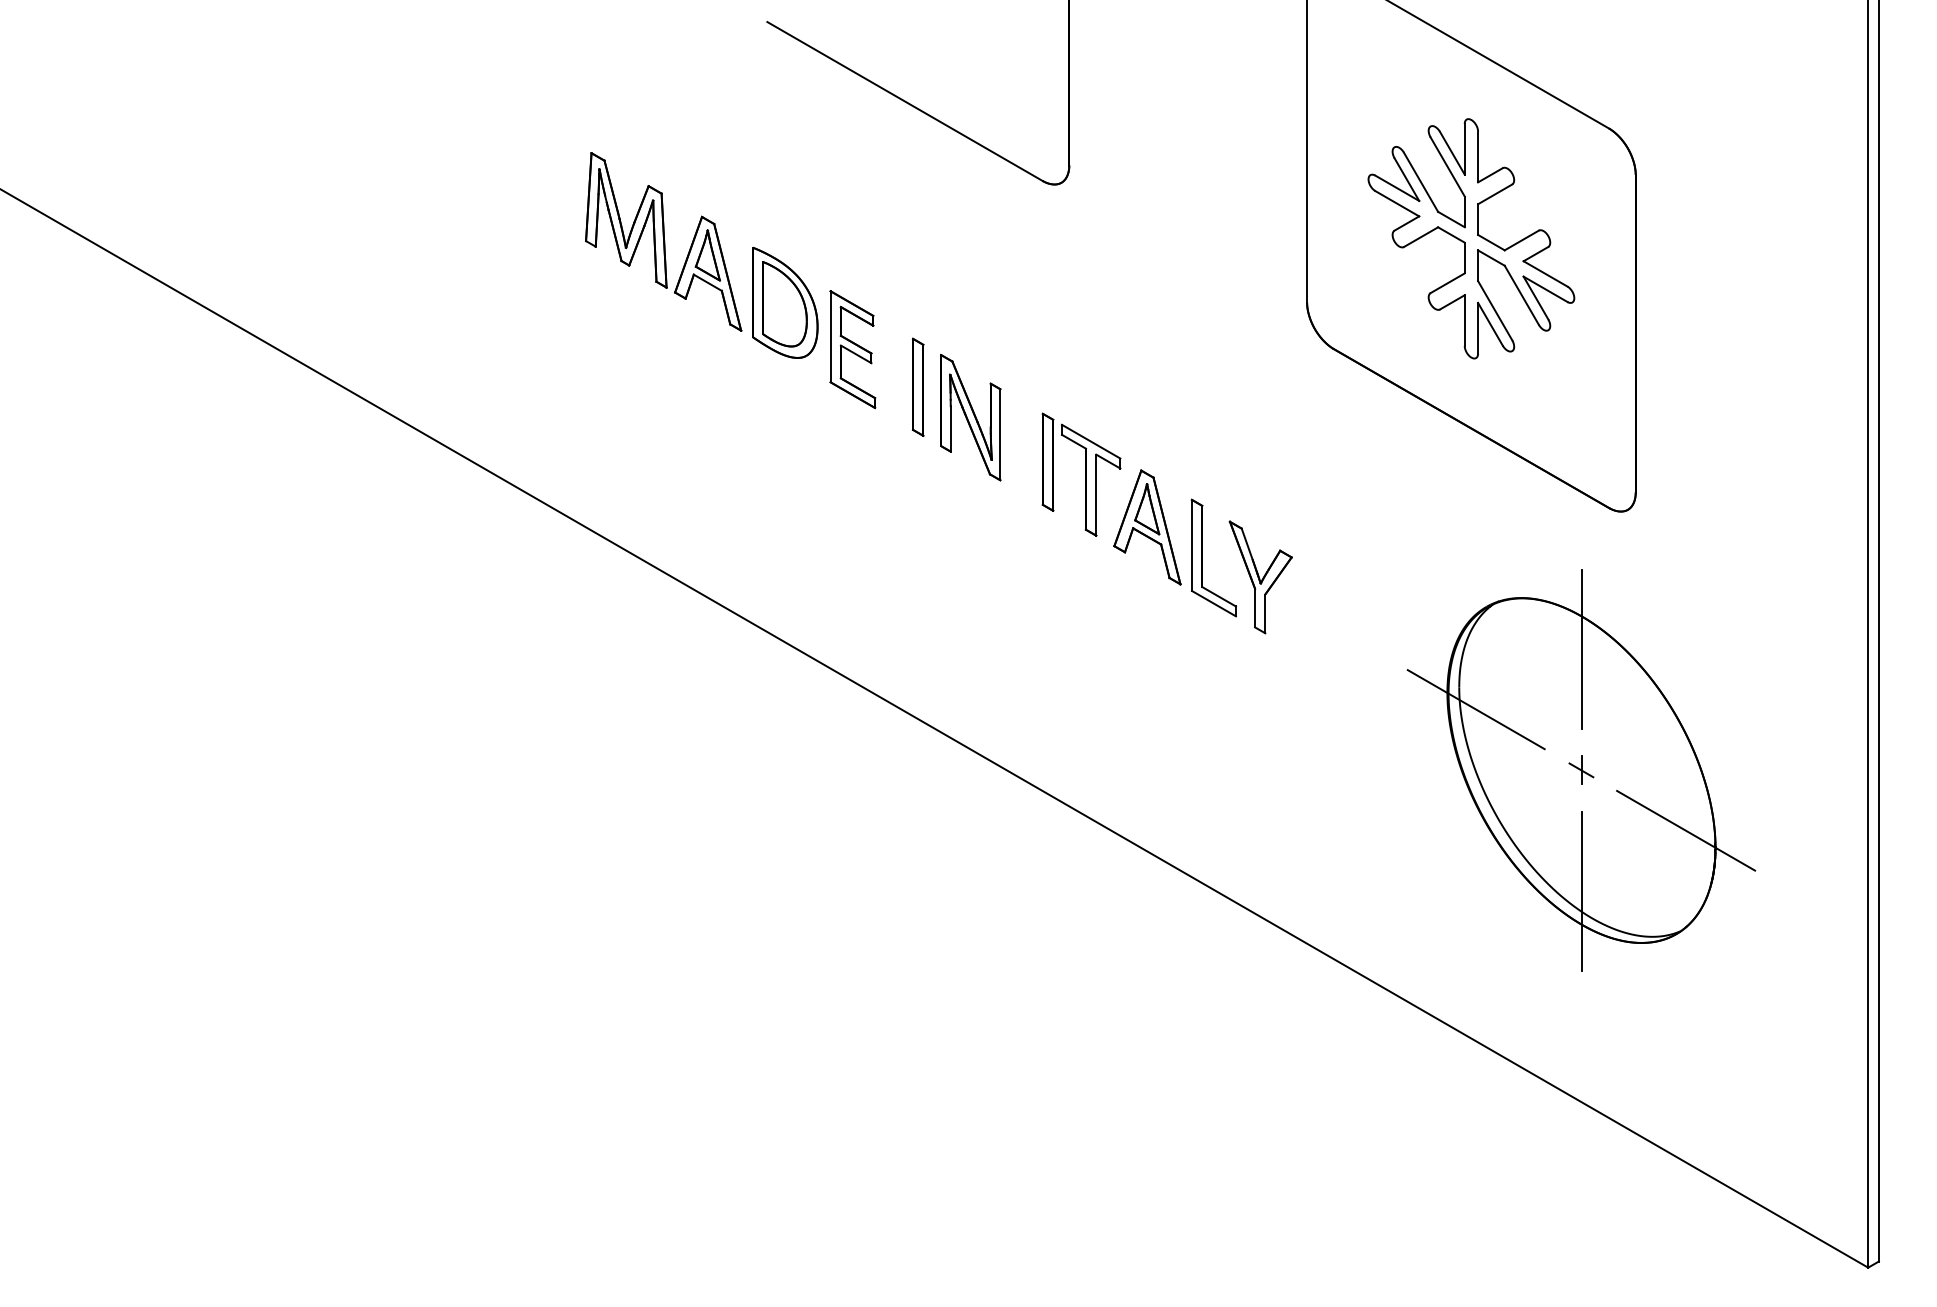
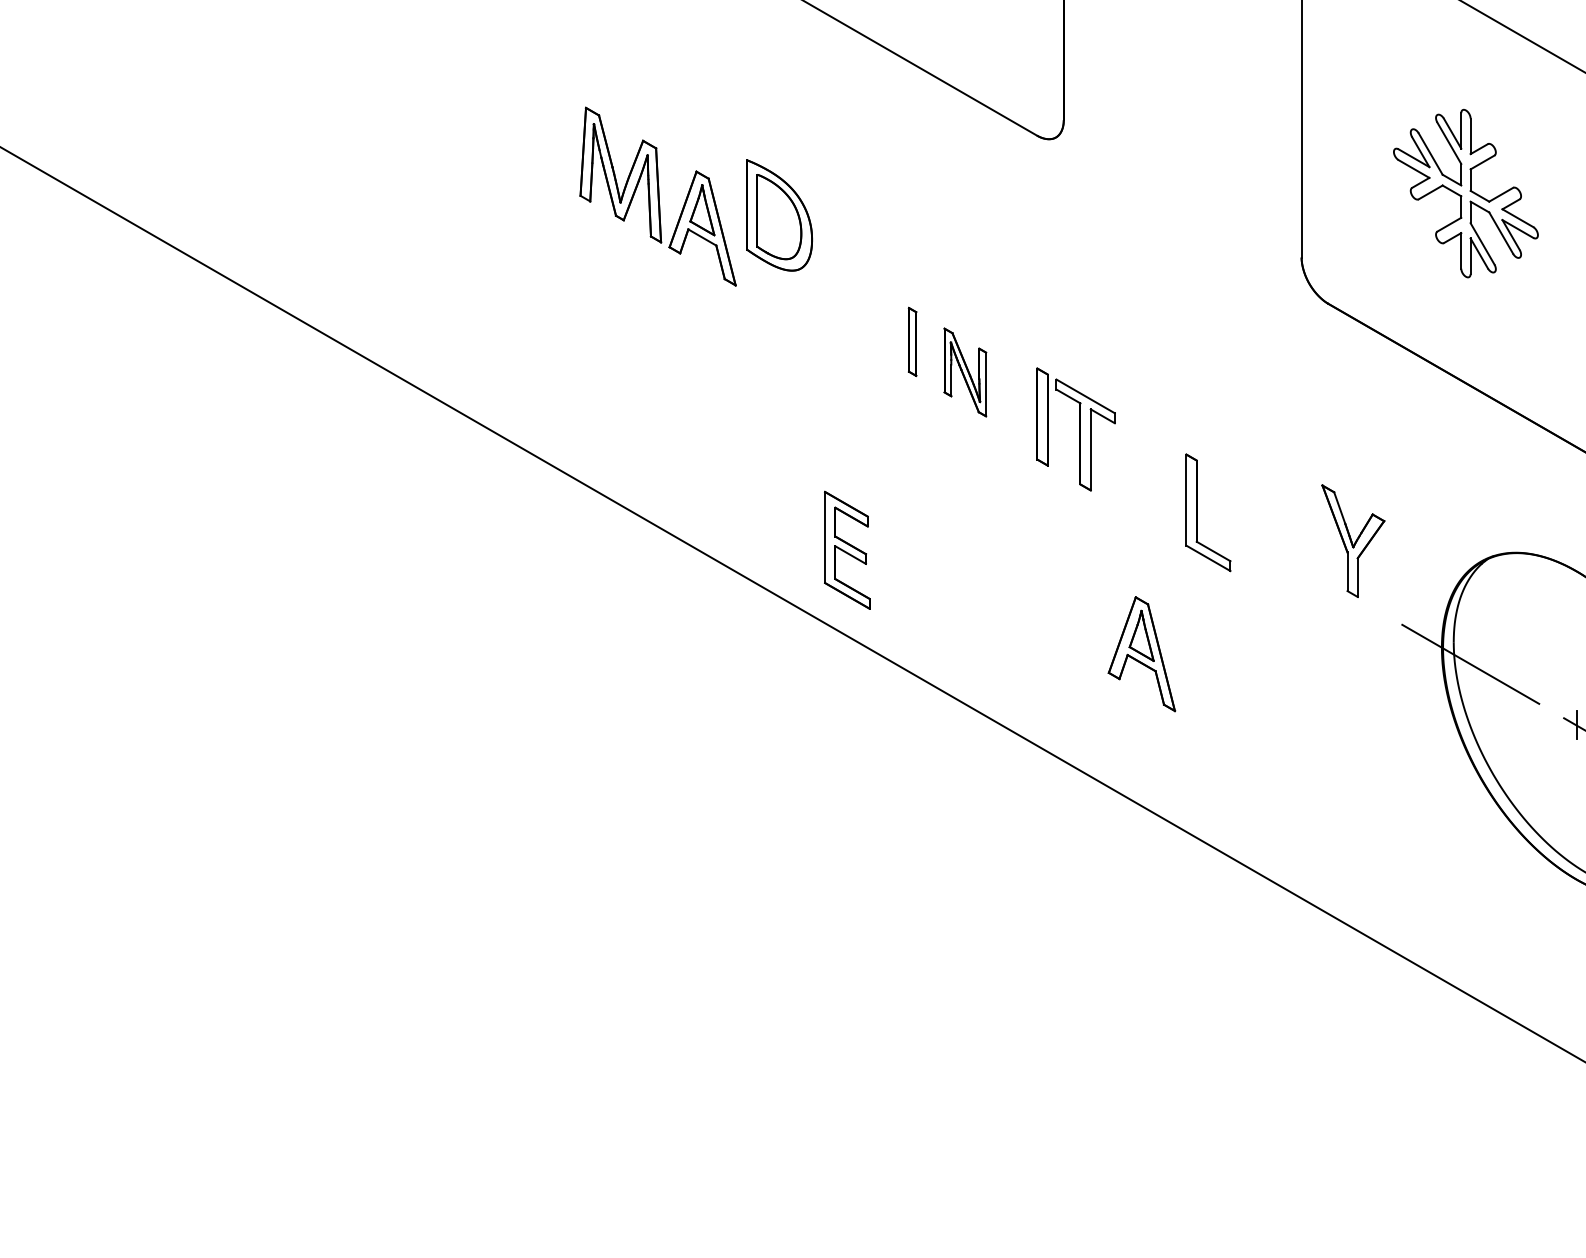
part: (1471, 238) -> (1466, 193), size x0.7
part: (785, 302) -> (780, 215), moved
part: (852, 349) -> (847, 550), moved
part: (917, 386) -> (912, 341), size x0.7
part: (970, 417) -> (965, 372), size x0.7
part: (1147, 527) -> (1142, 654), moved
part: (1260, 577) -> (1353, 541), moved
line: (1582, 648) -> (1577, 603), removed
line: (1582, 891) -> (1577, 846), removed

